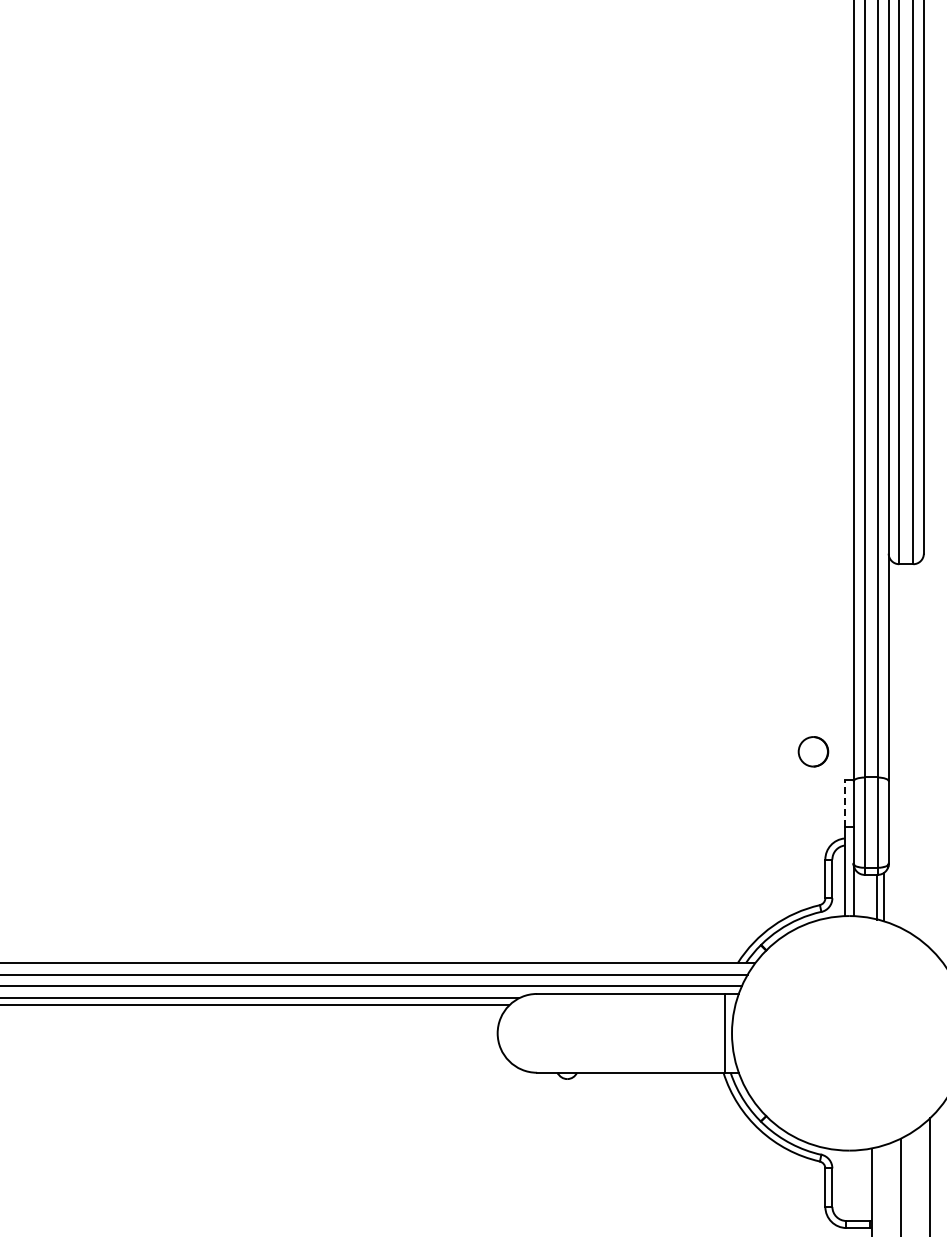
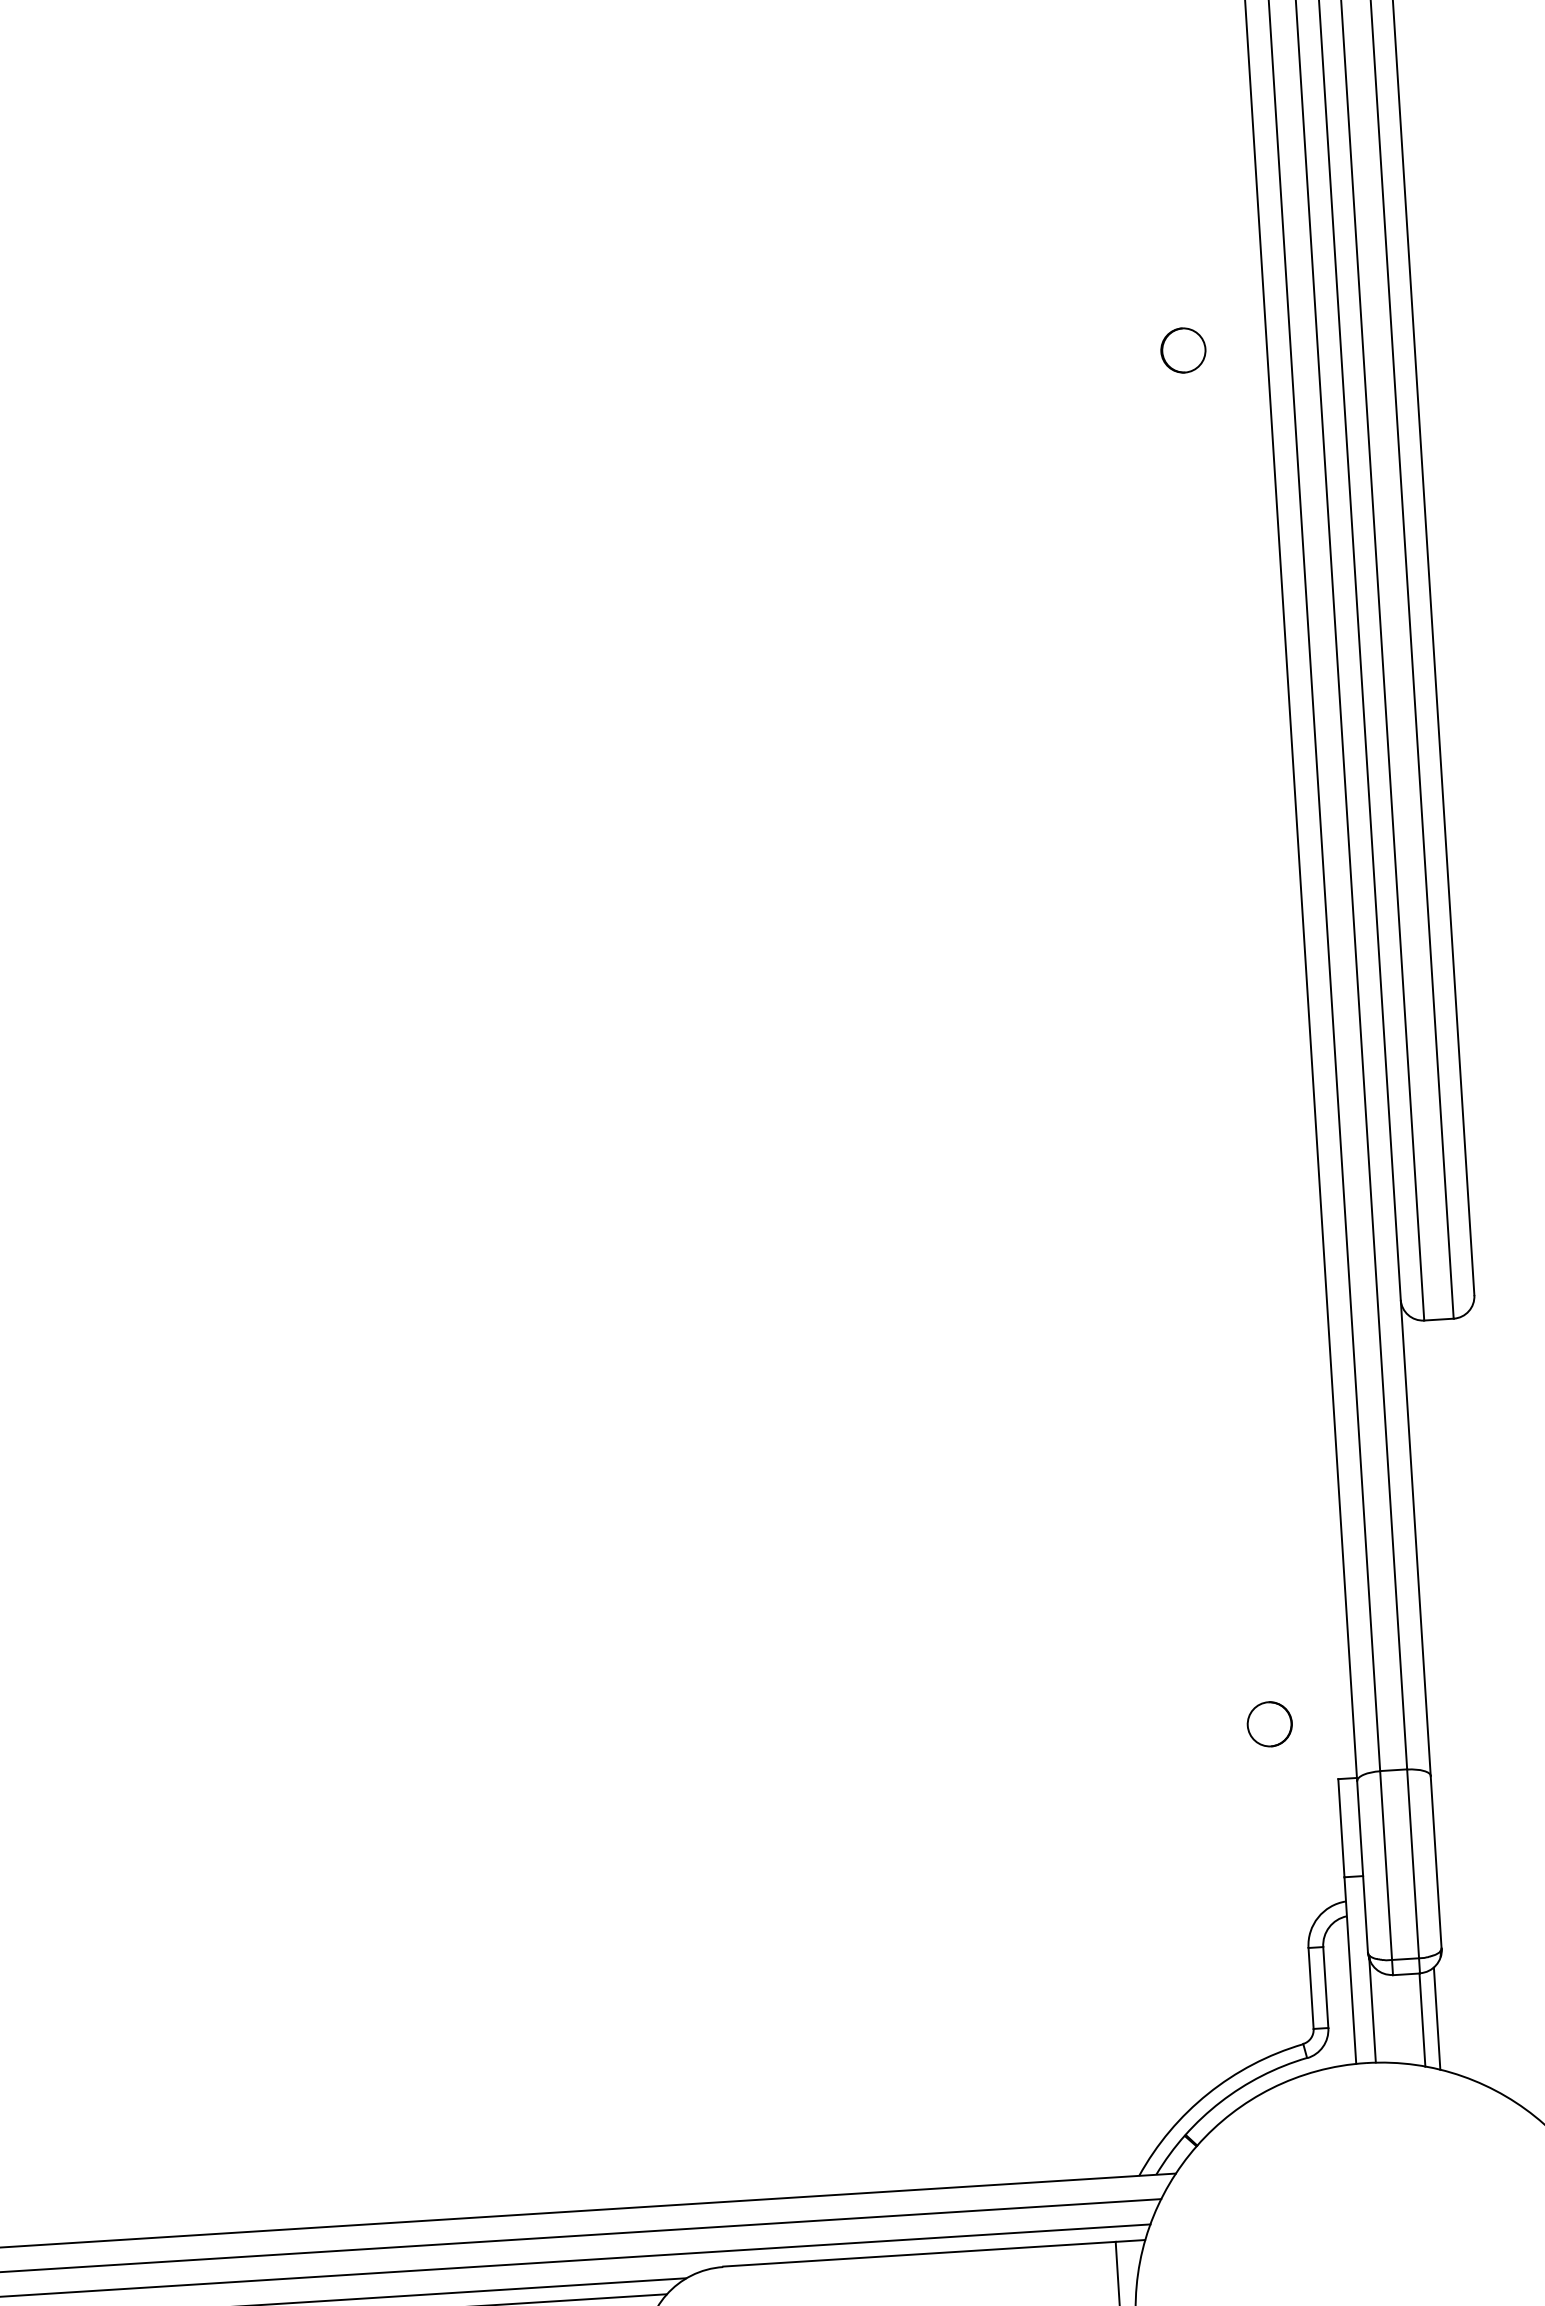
part: (813, 94) -> (1183, 349), added
part: (813, 751) -> (1269, 1723), size x0.71
line: (844, 802) -> (1341, 1826), dashed -> solid

